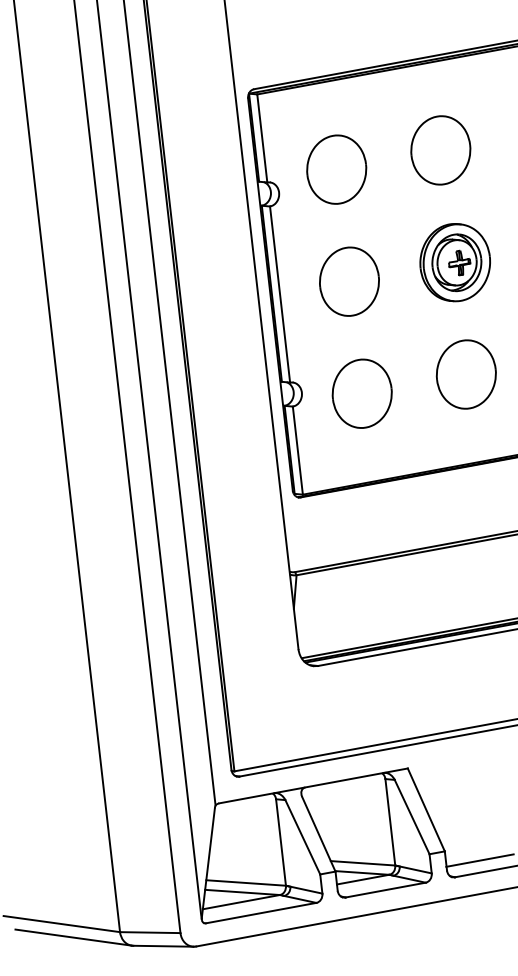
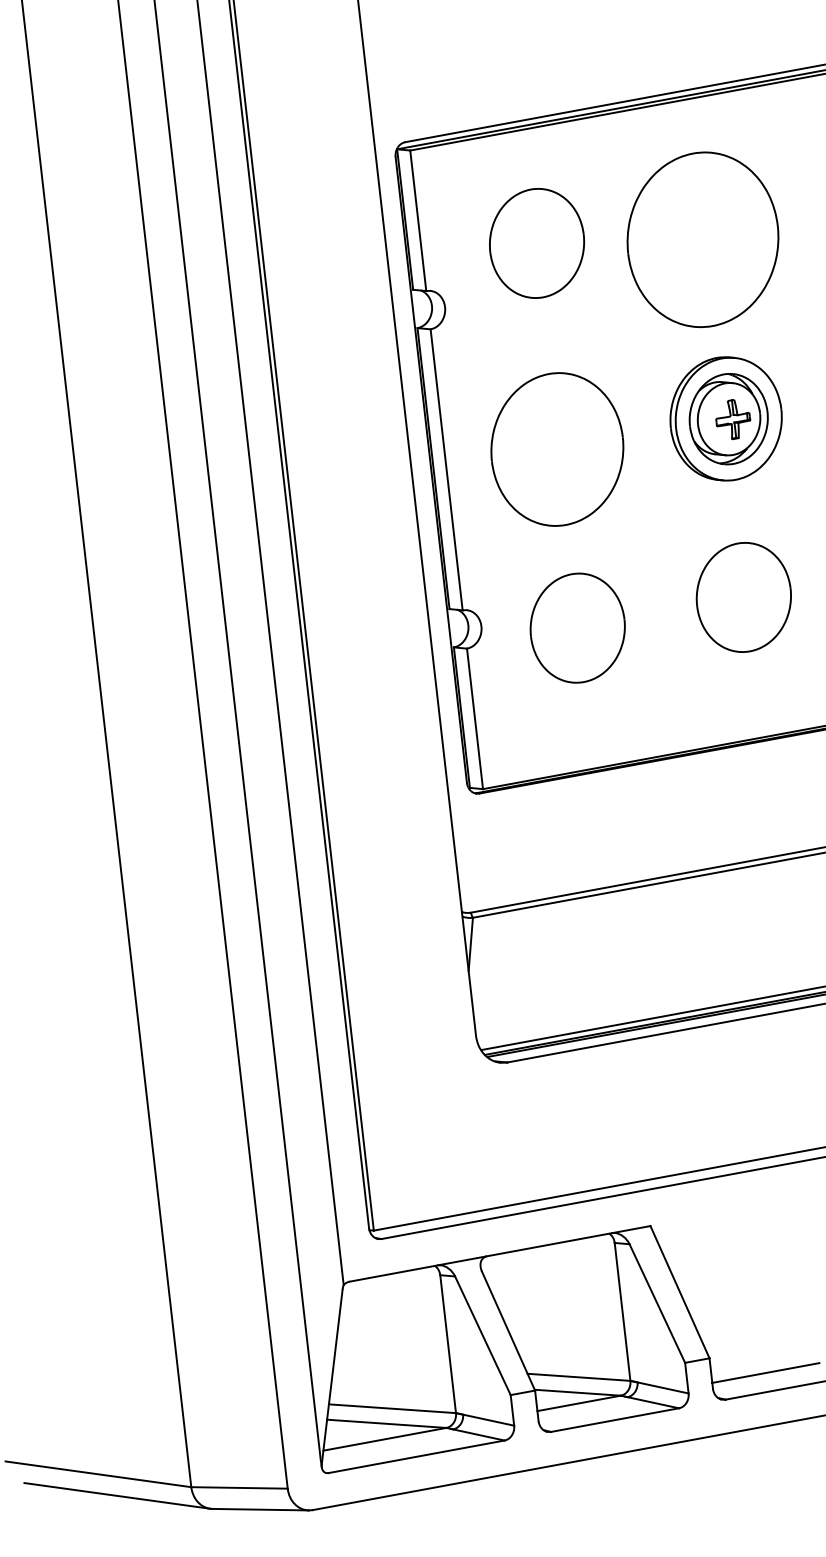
part: (440, 150) -> (702, 239), size x1.6
part: (336, 169) -> (536, 243), moved
part: (349, 281) -> (557, 449), size x1.4

